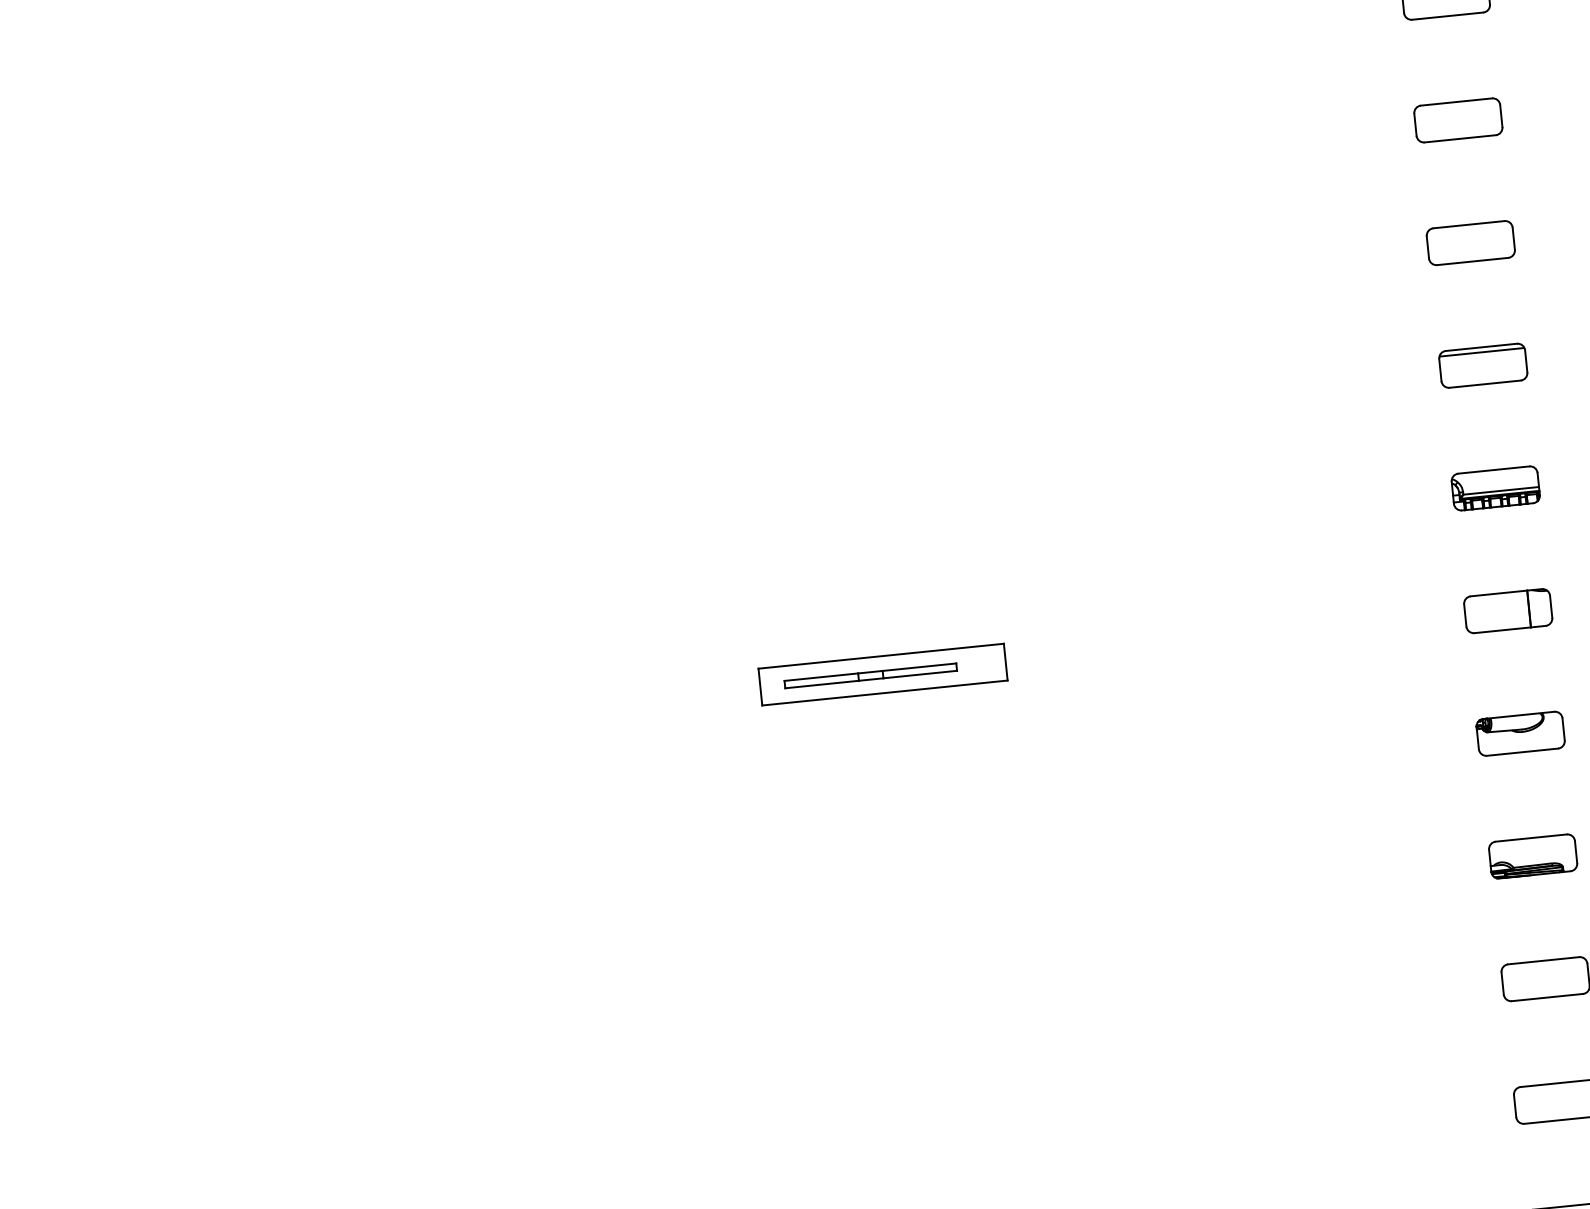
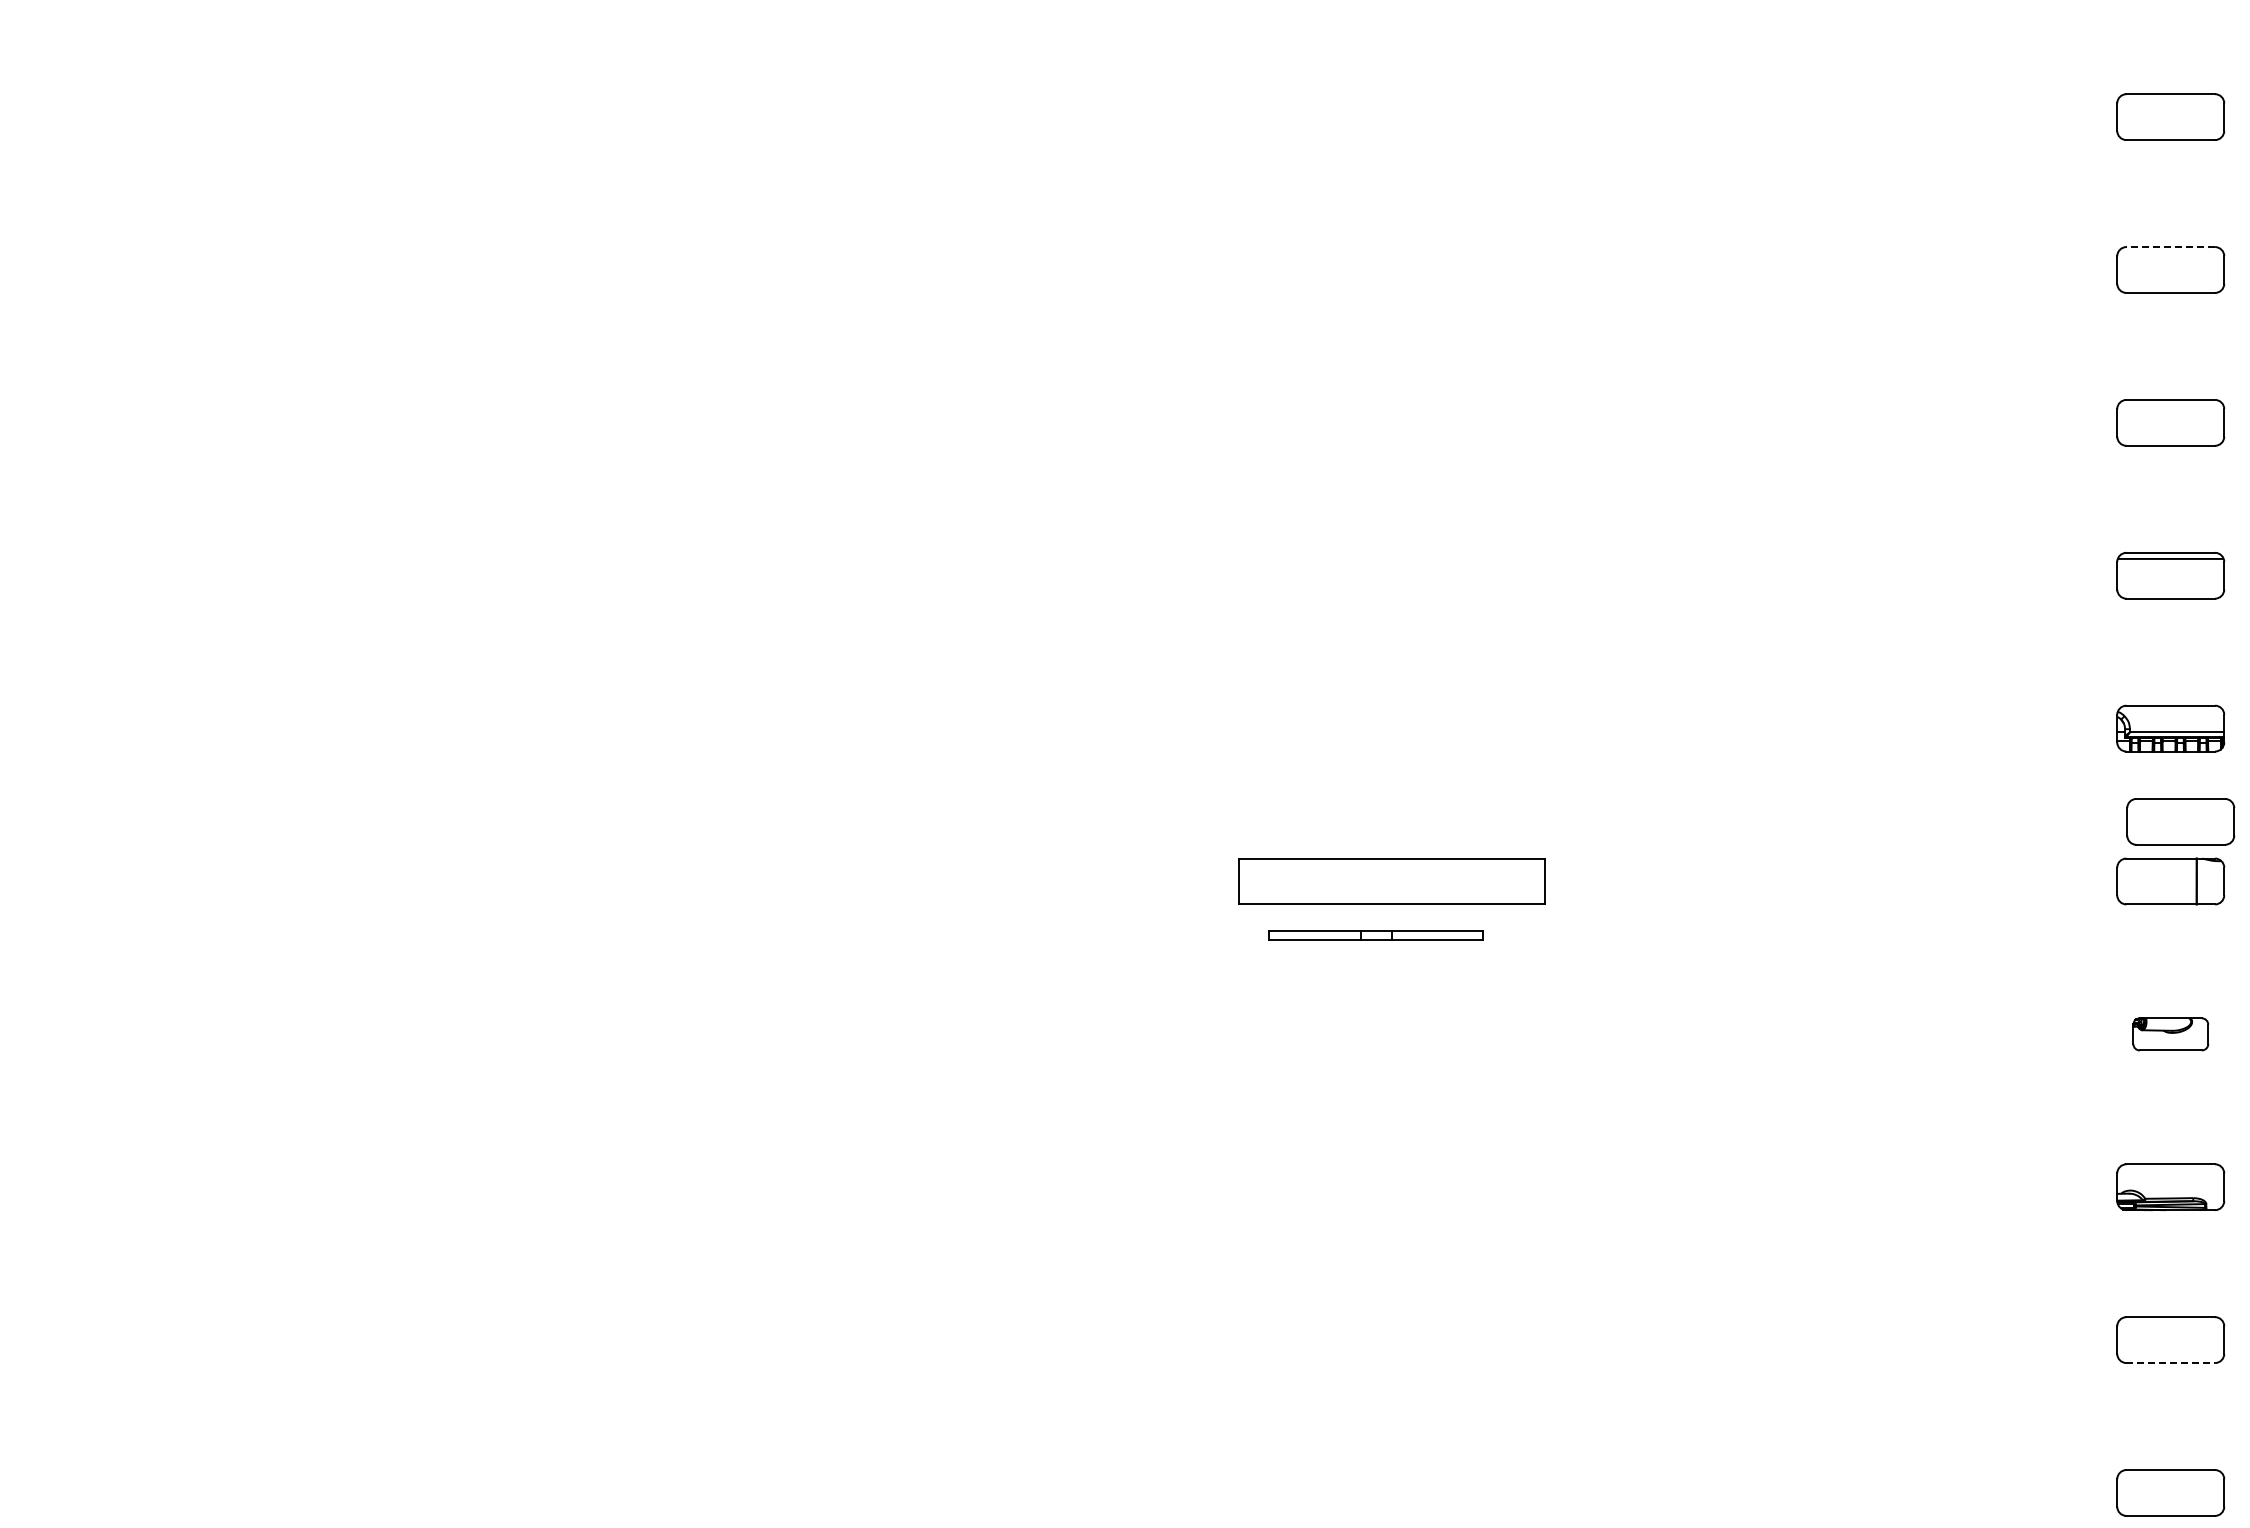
line: (1456, 102) -> (2170, 247), solid -> dashed
part: (1511, 562) -> (2180, 821), added
part: (870, 675) -> (1375, 935), moved
part: (1520, 733) -> (2170, 1034), size x0.7
line: (1548, 997) -> (2171, 1363), solid -> dashed

